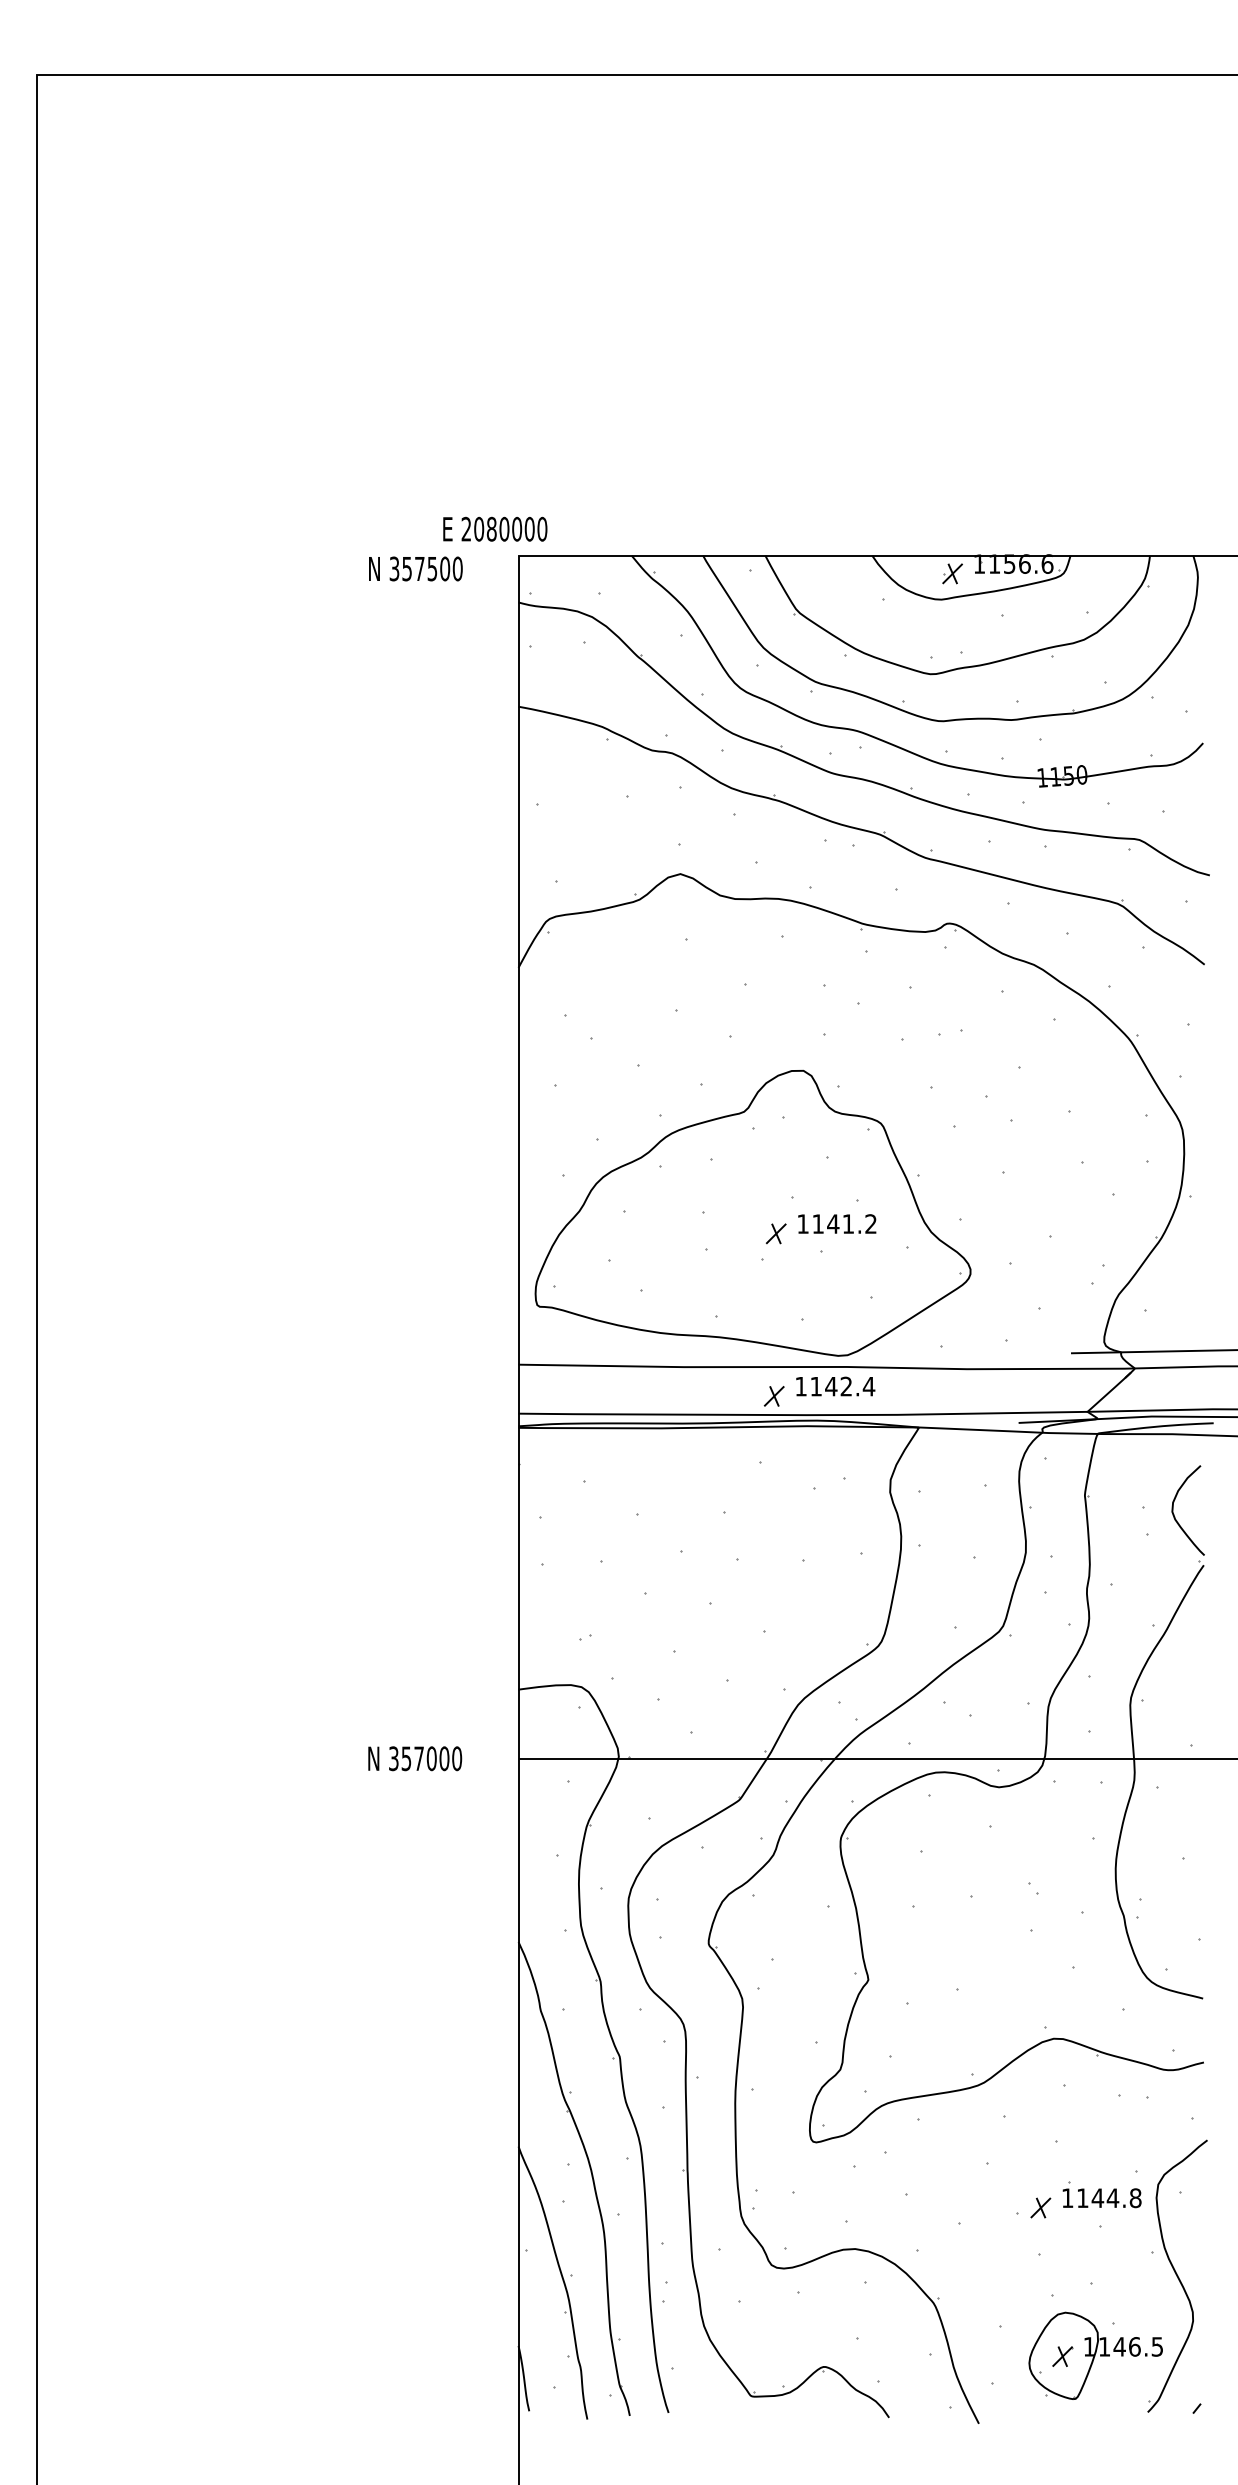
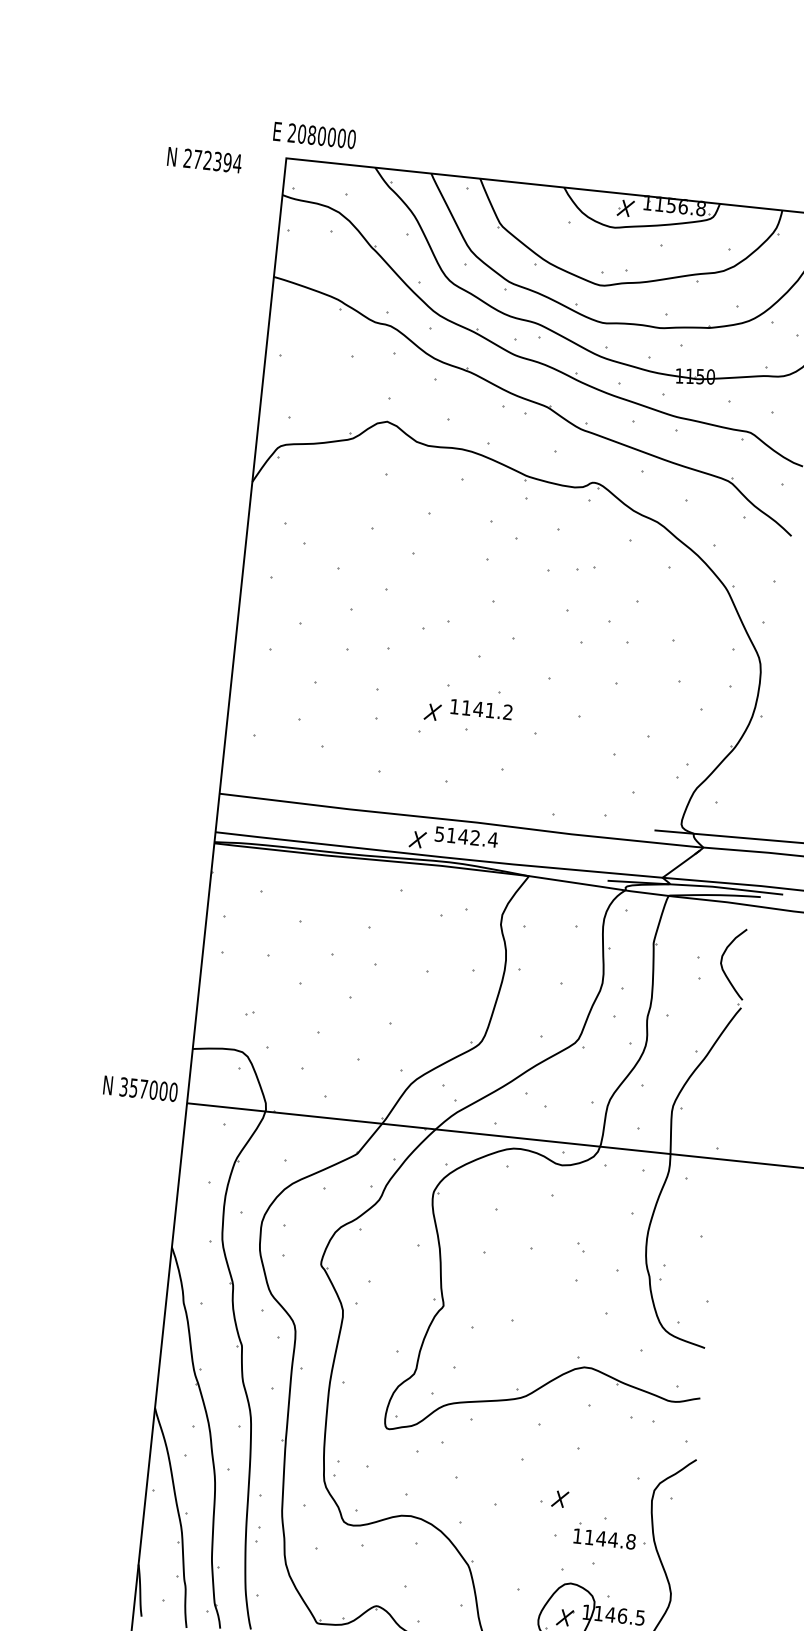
text: (495, 528) -> (315, 134), moved
text: (1047, 563) -> (701, 208), 1156.6 -> 1156.8
text: (425, 568) -> (212, 160), 357500 -> 272394
part: (752, 1212) -> (415, 693), removed
text: (800, 1386) -> (439, 834), 1142.4 -> 5142.4
text: (415, 1758) -> (140, 1088), moved
part: (1101, 2194) -> (604, 1536), moved

